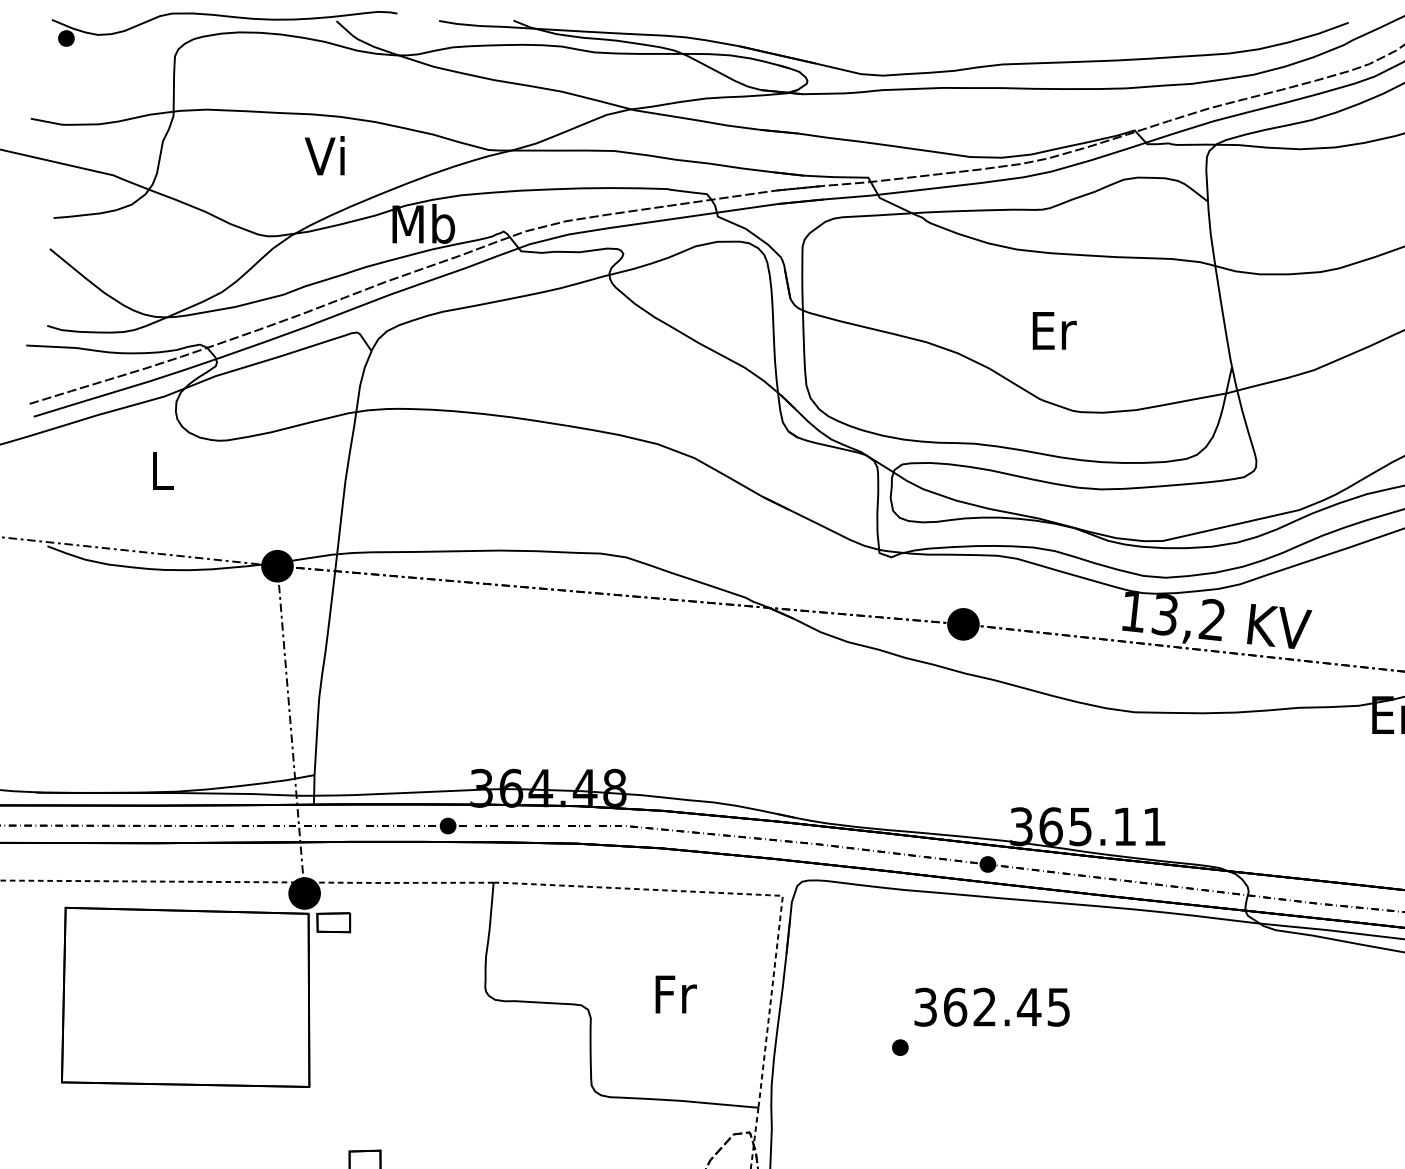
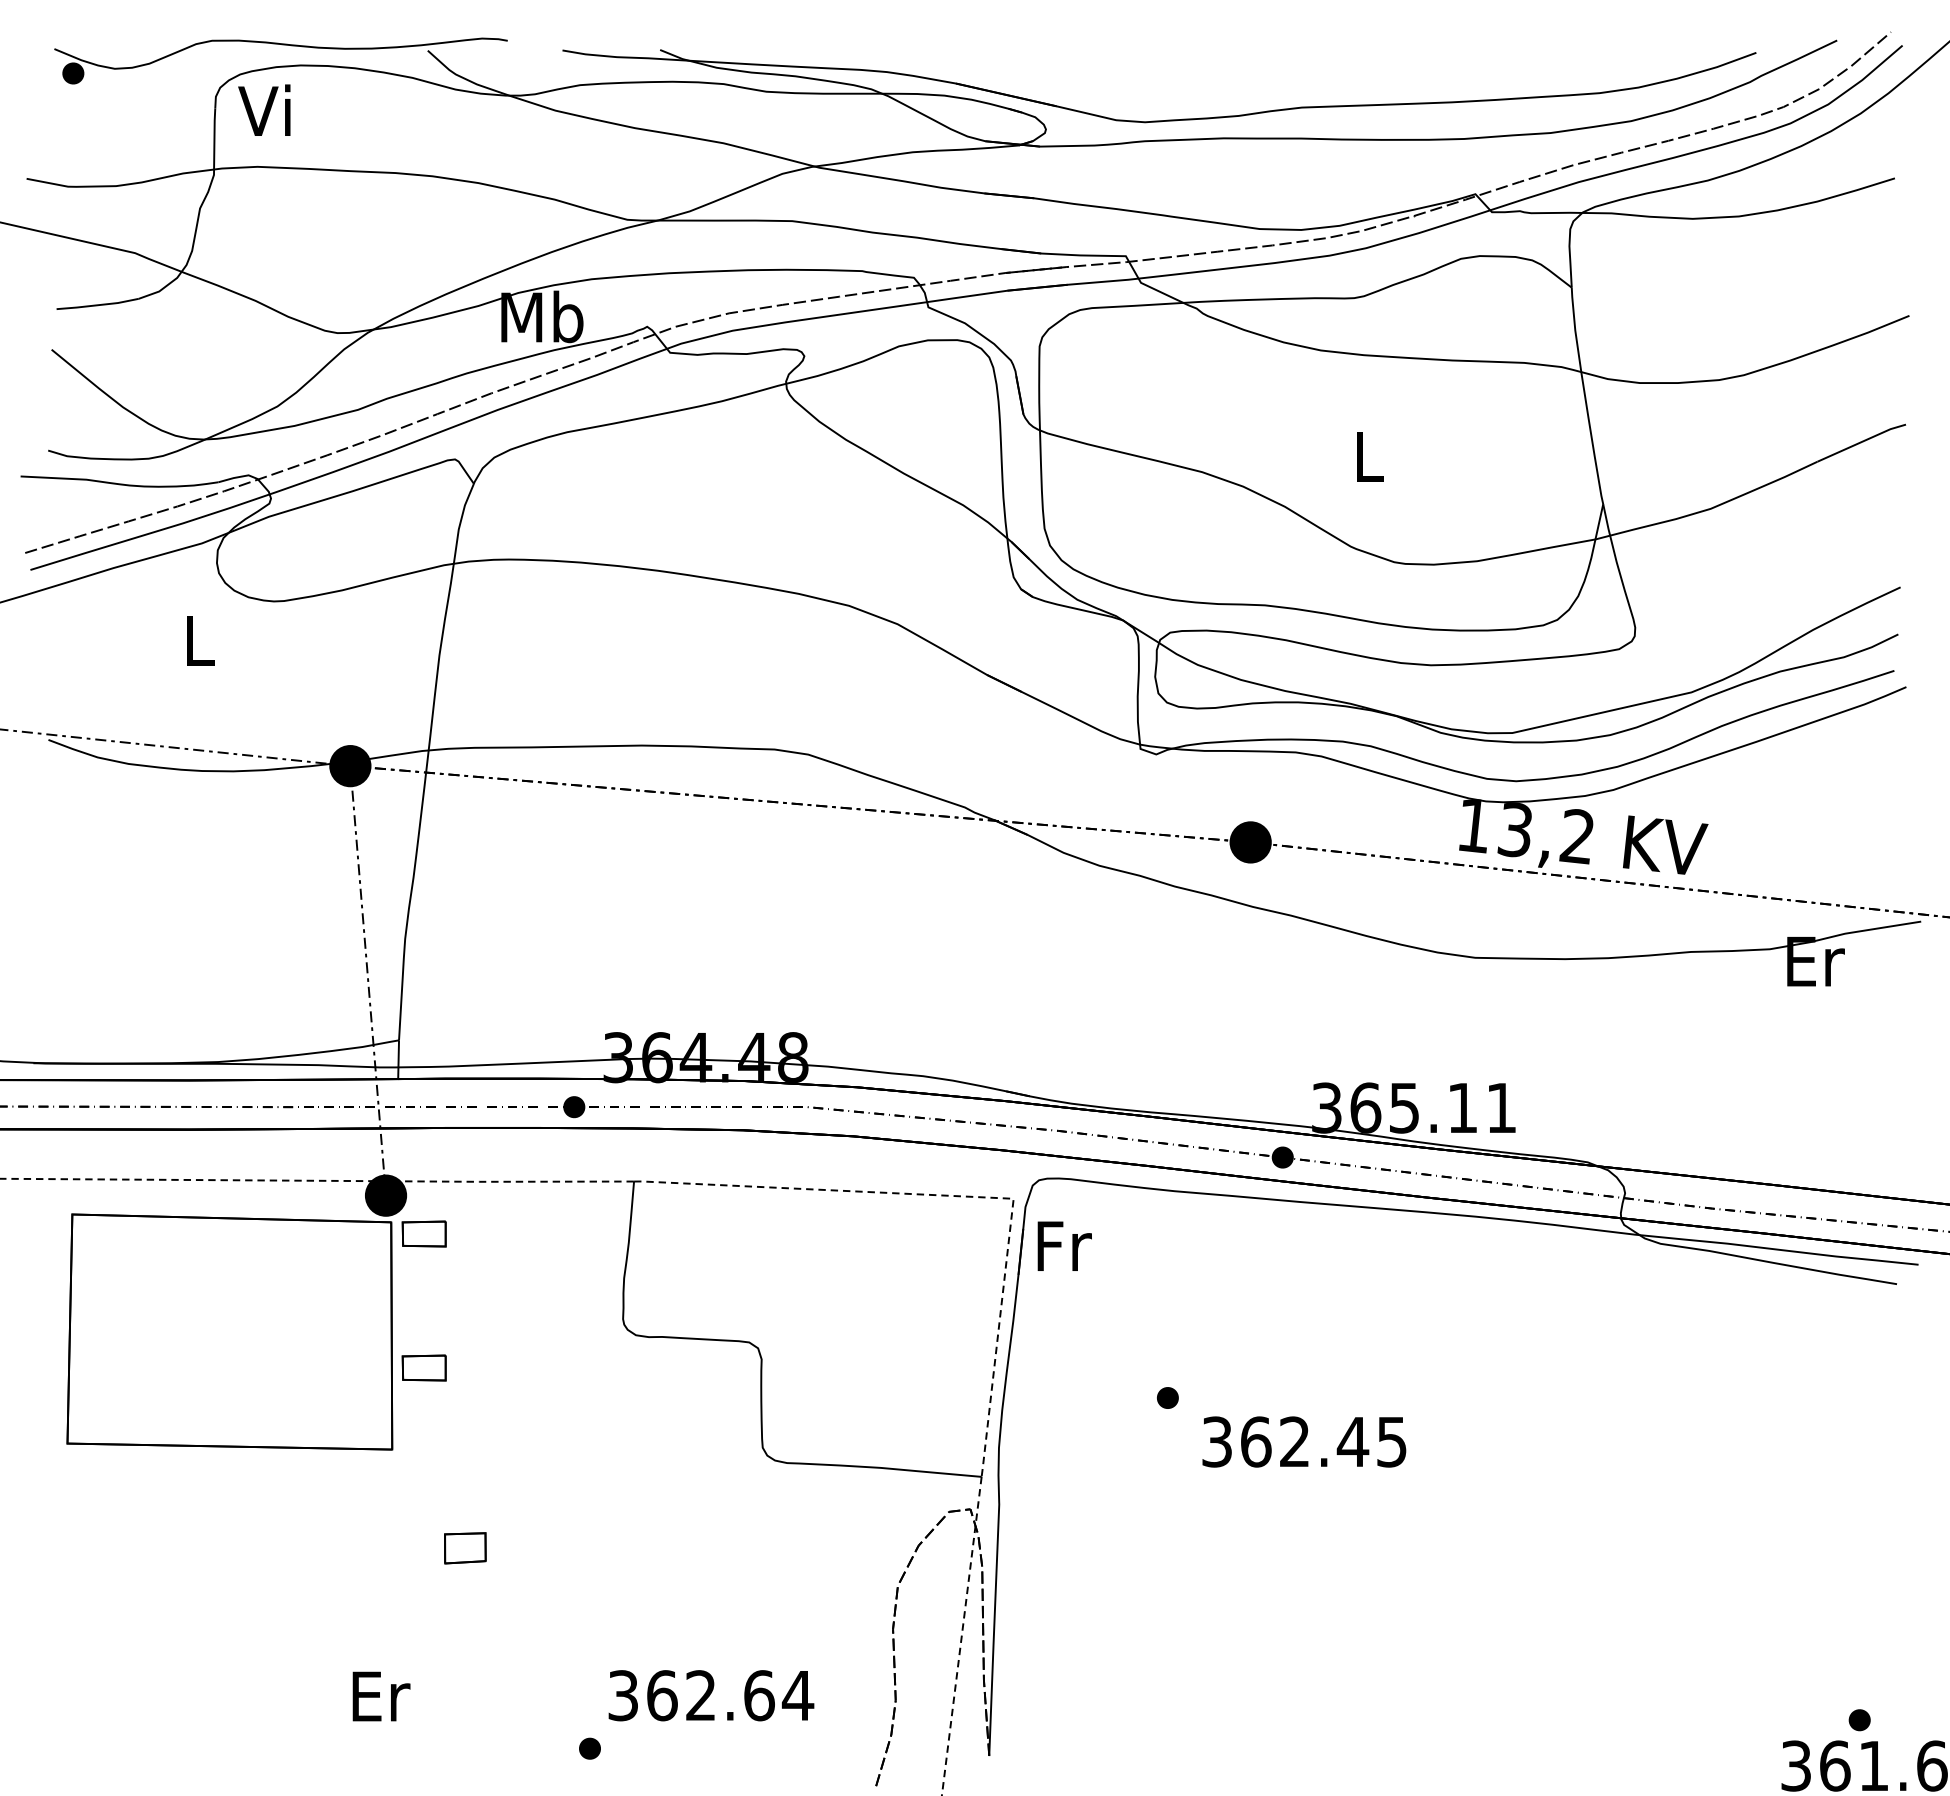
text: (324, 155) -> (264, 109), moved
text: (1054, 330) -> (1370, 456), Er -> L
text: (676, 993) -> (1064, 1245), moved
text: (992, 1006) -> (1304, 1441), moved
part: (333, 1024) -> (423, 1367), added

